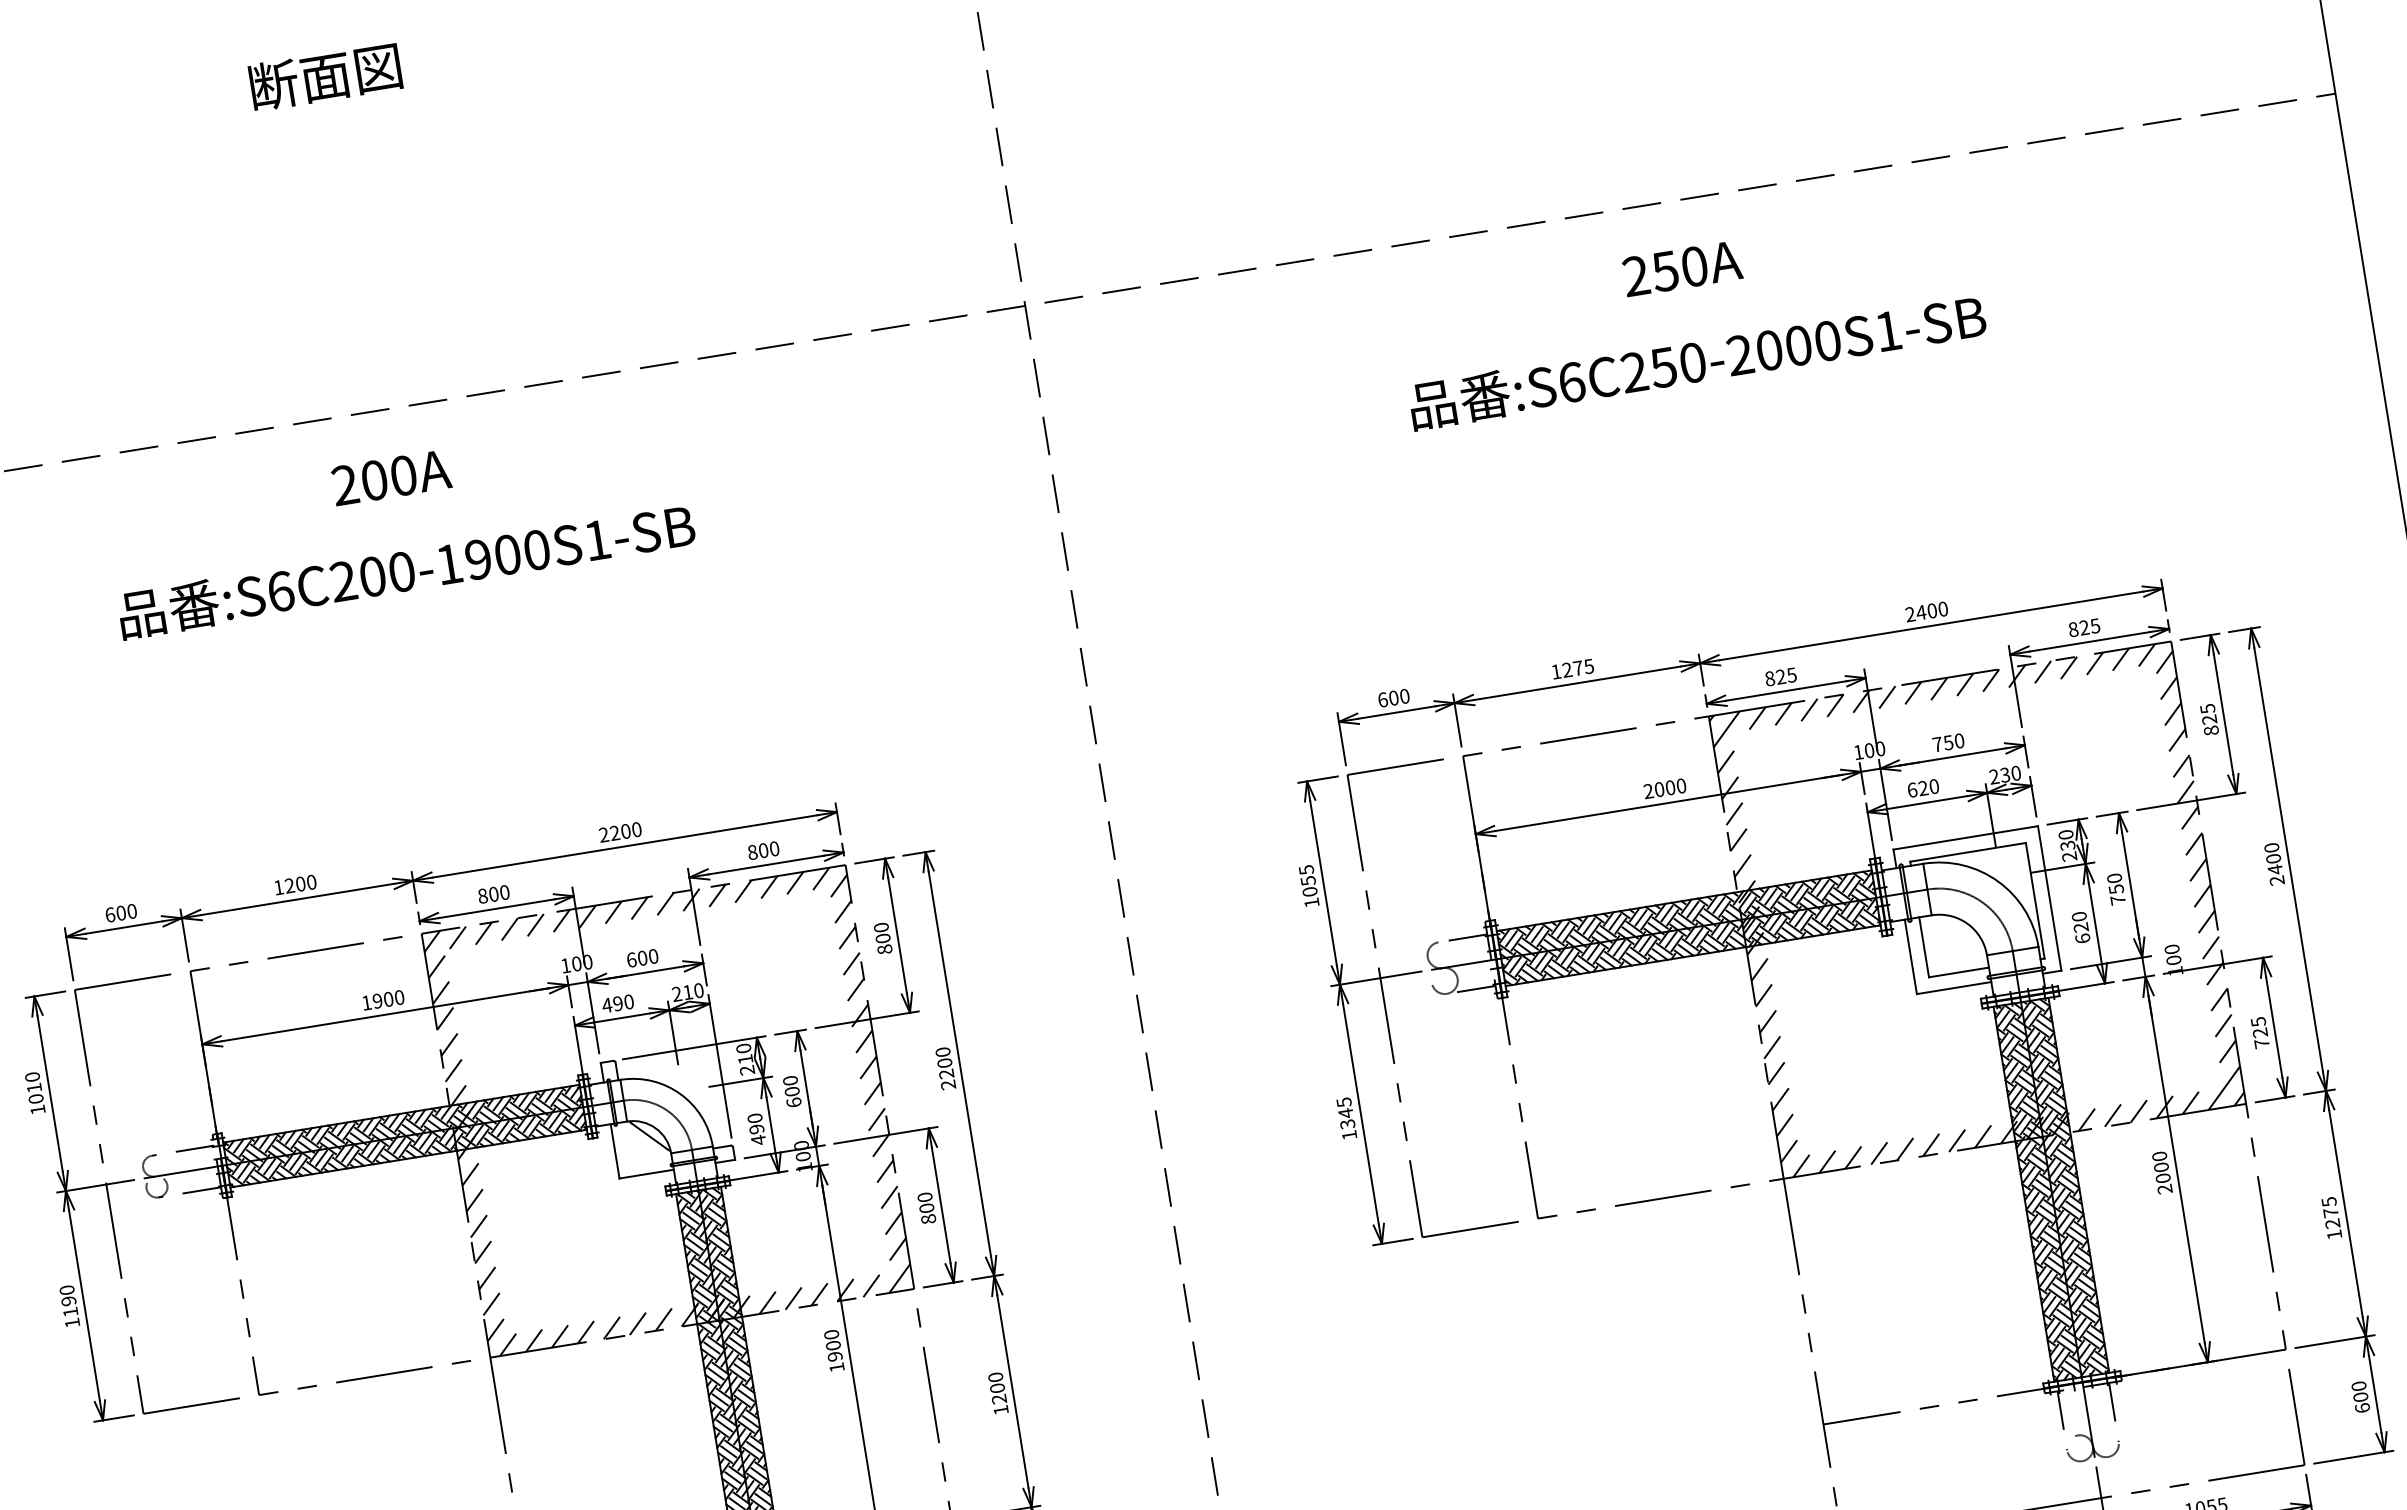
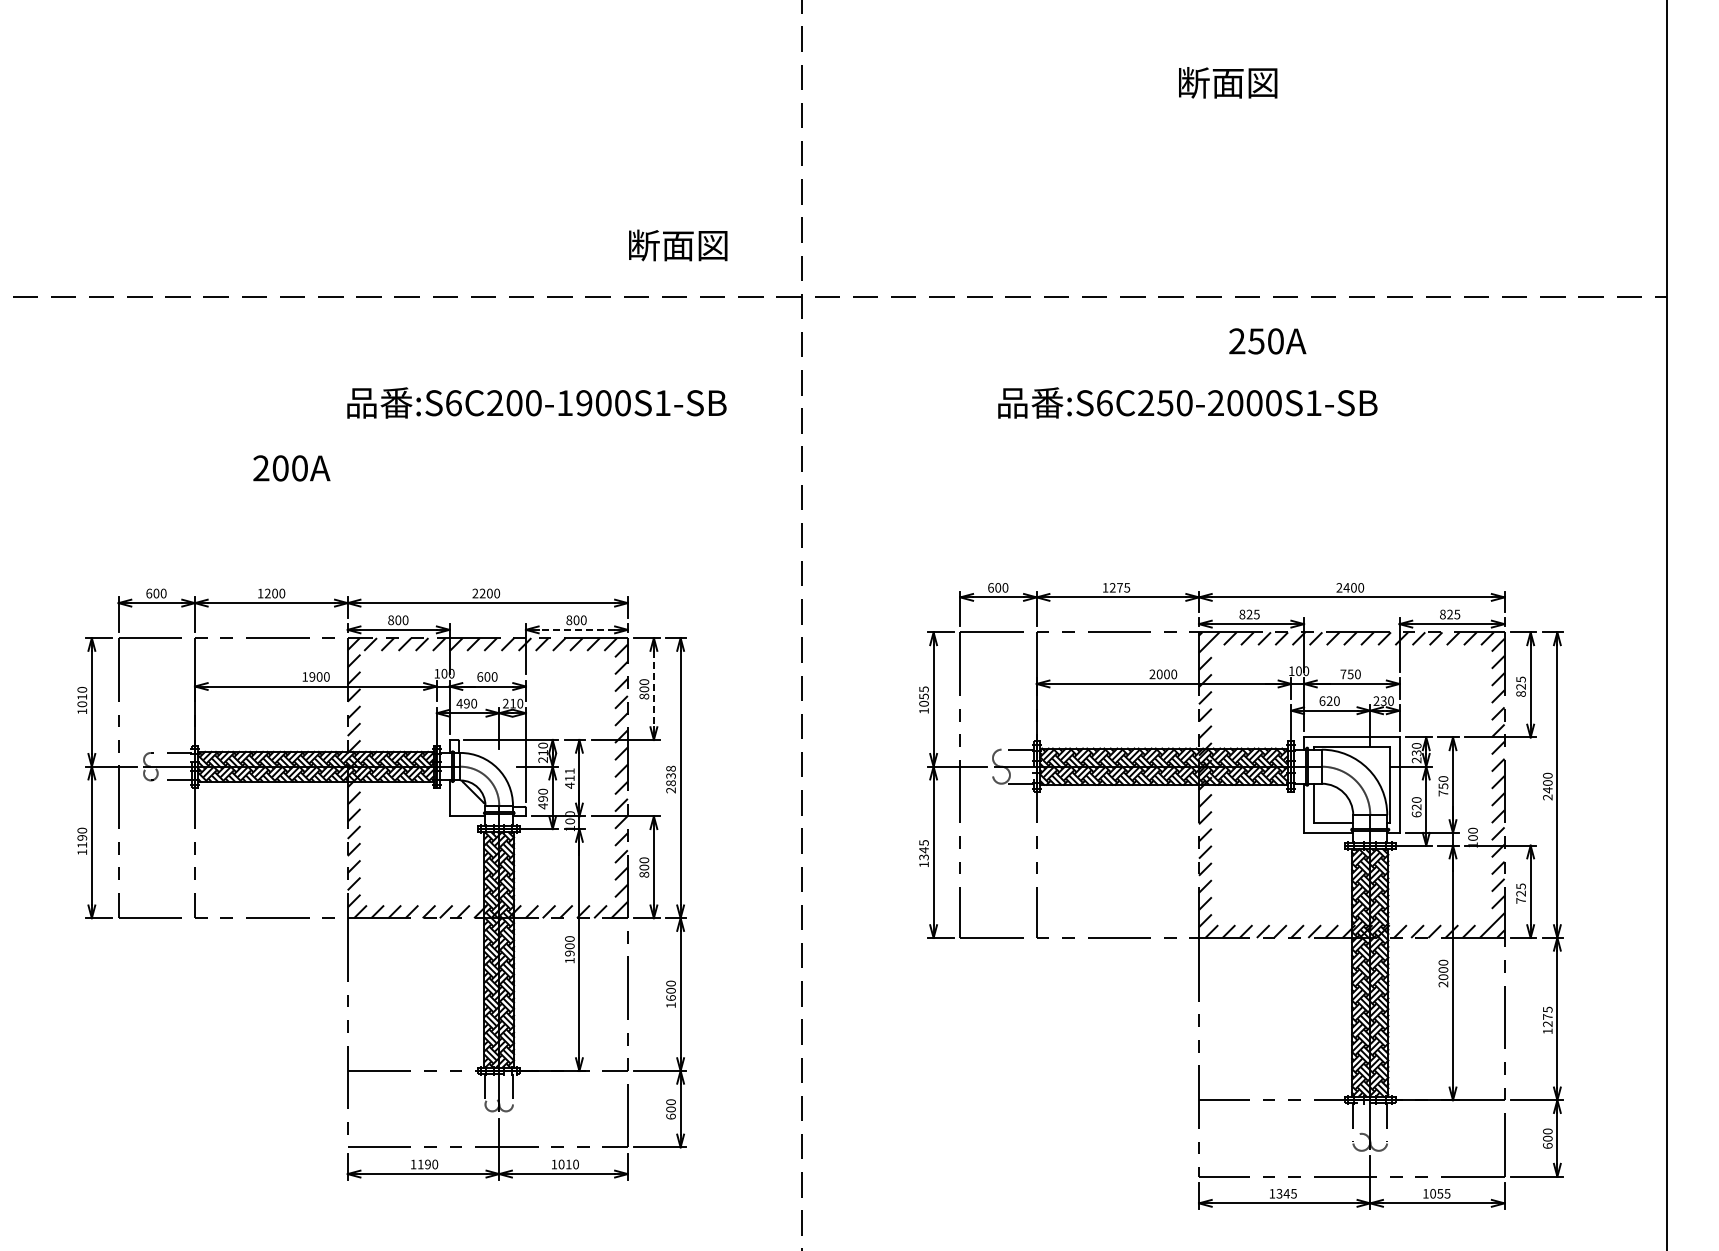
text: (326, 76) -> (678, 245), moved
text: (1682, 268) -> (1267, 341), moved
text: (1697, 361) -> (1187, 402), moved
text: (390, 477) -> (291, 468), moved
text: (405, 570) -> (536, 402), moved
line: (765, 864) -> (576, 629), solid -> dashed
line: (897, 936) -> (653, 689), solid -> dashed
text: (943, 1062) -> (670, 775), 2200 -> 2838
text: (791, 1091) -> (569, 778), 600 -> 411
text: (998, 1398) -> (670, 997), 1200 -> 1600

